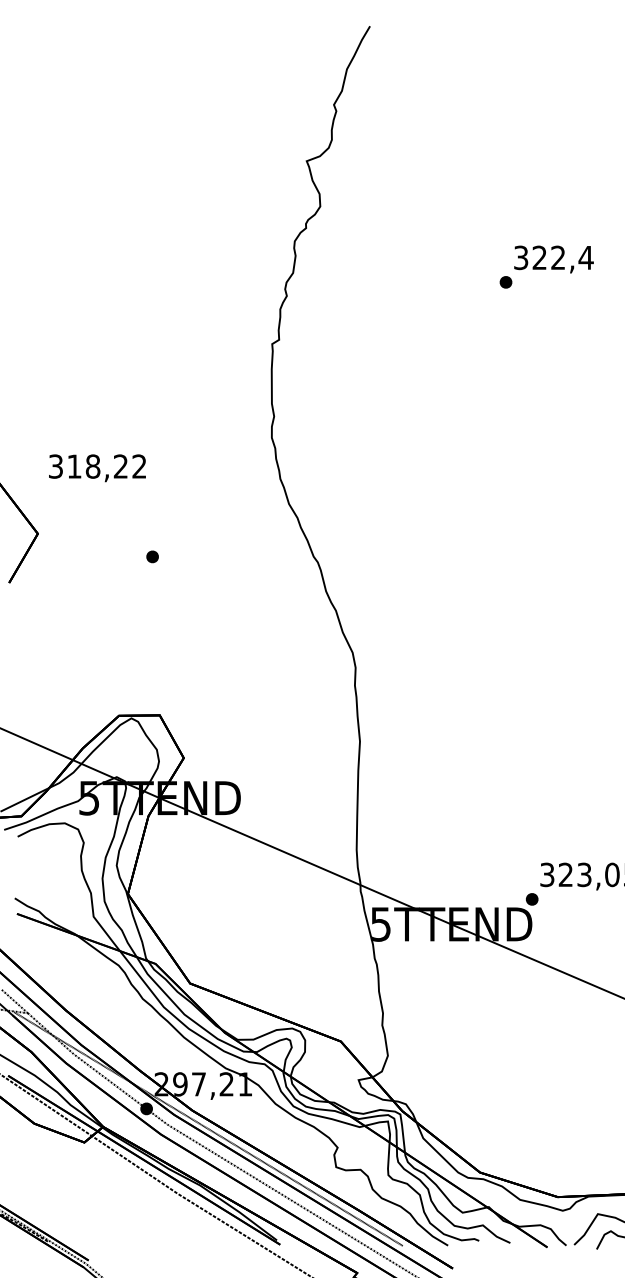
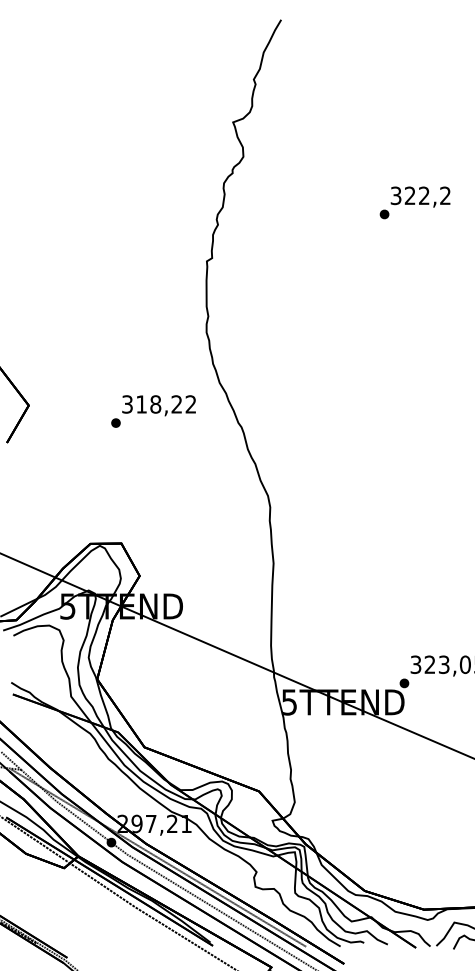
text: (586, 257) -> (445, 195), 322,4 -> 322,2
text: (96, 467) -> (158, 405), moved

